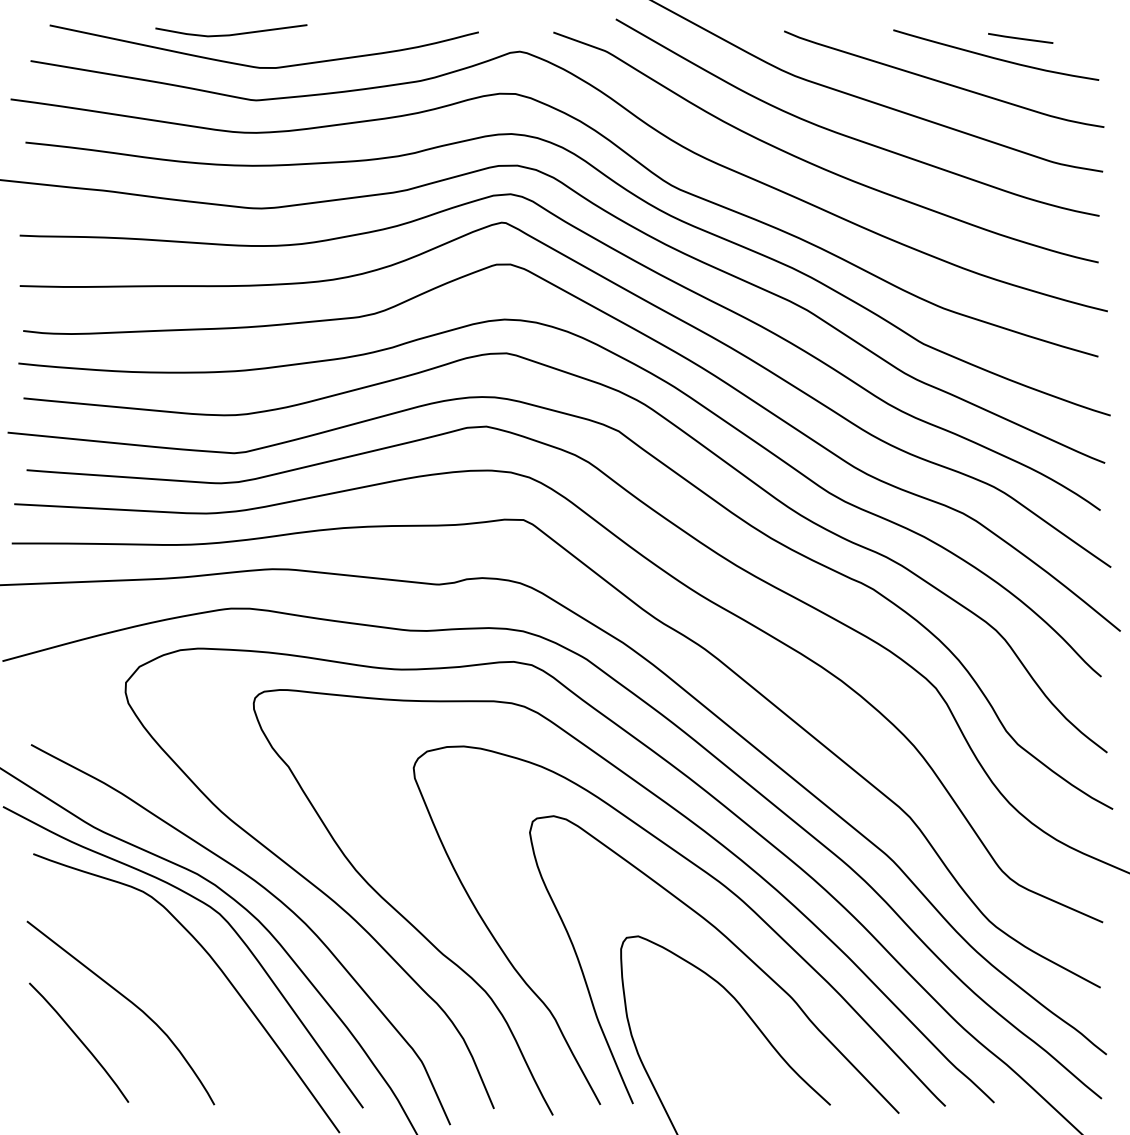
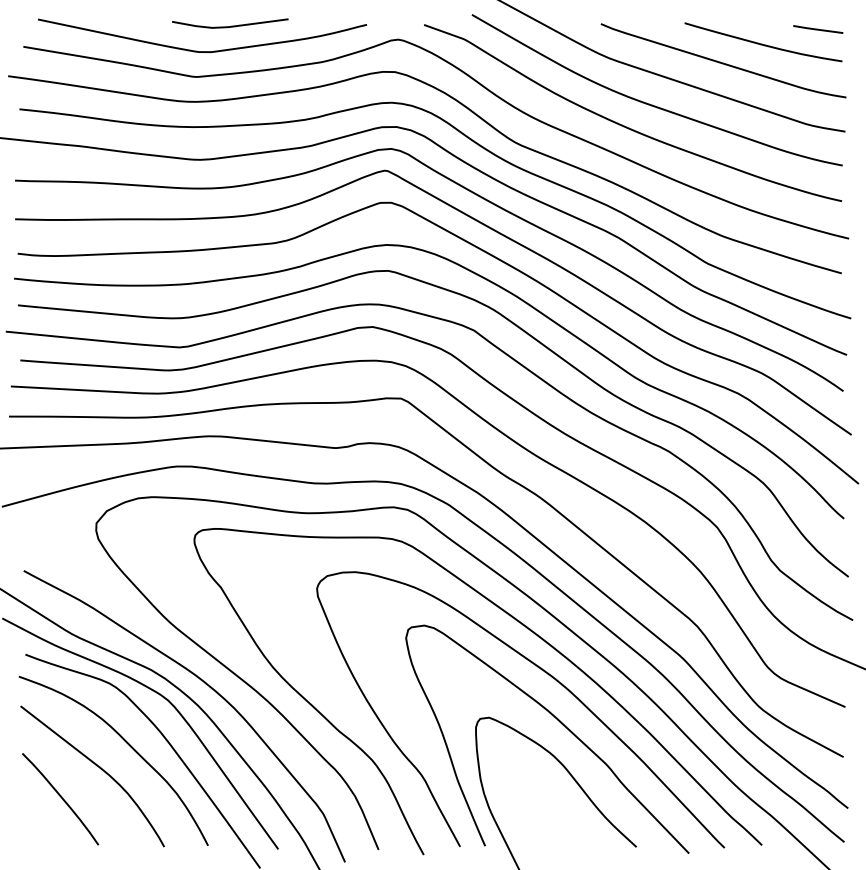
line: (232, 33) -> (231, 25), moved
line: (1020, 38) -> (818, 29), moved
curve: (167, 972) -> (128, 745), added

